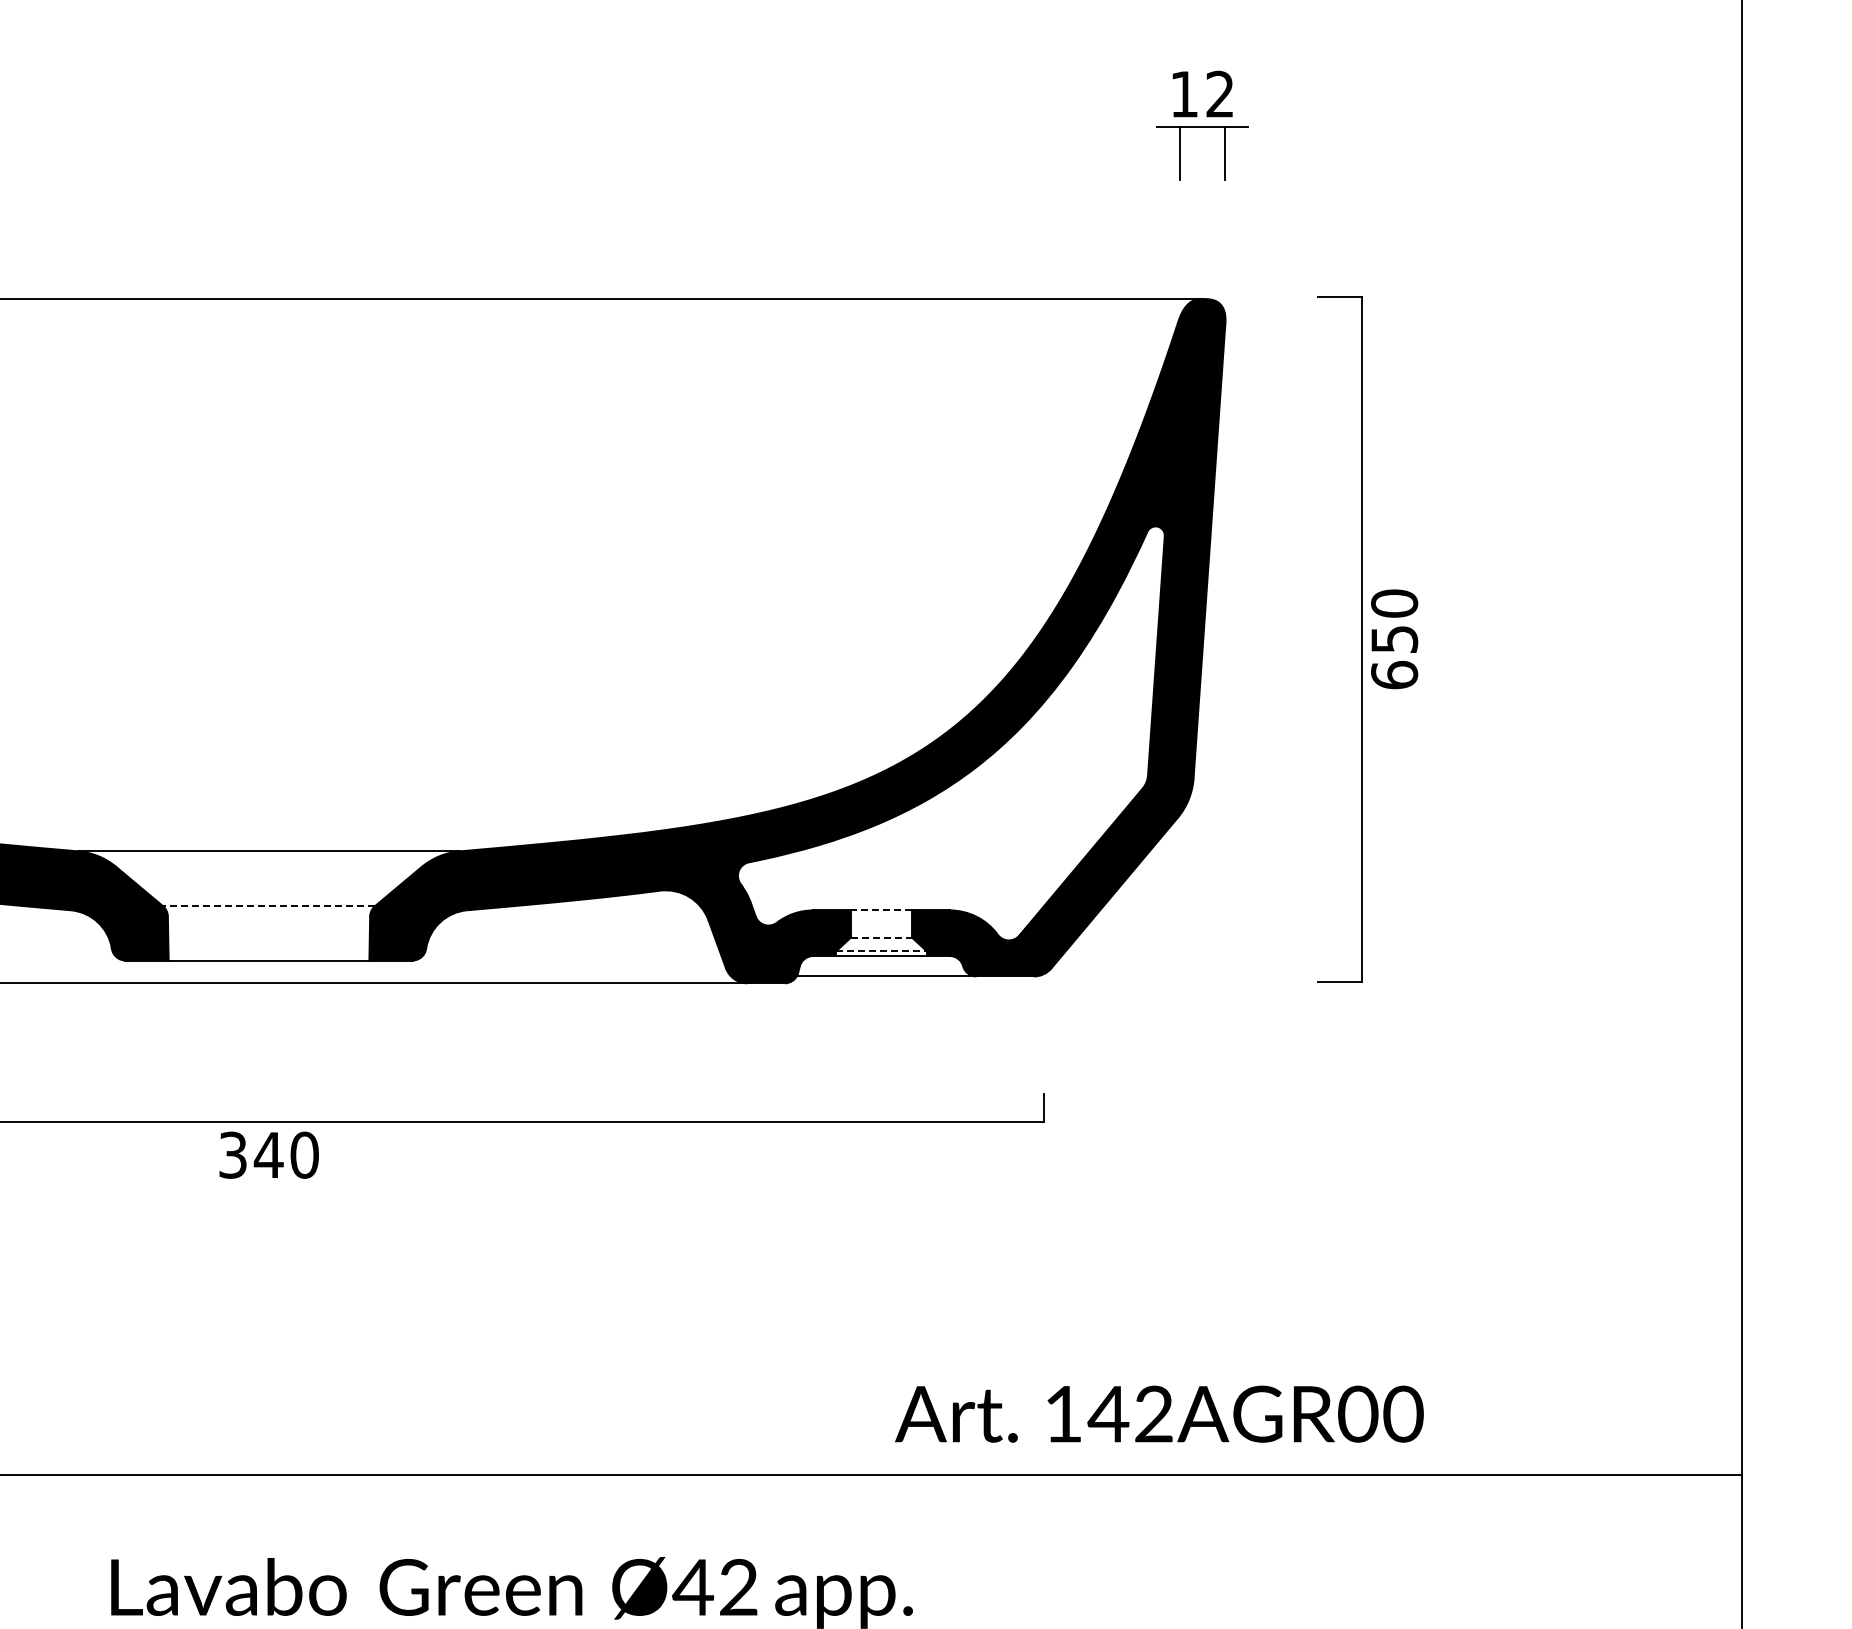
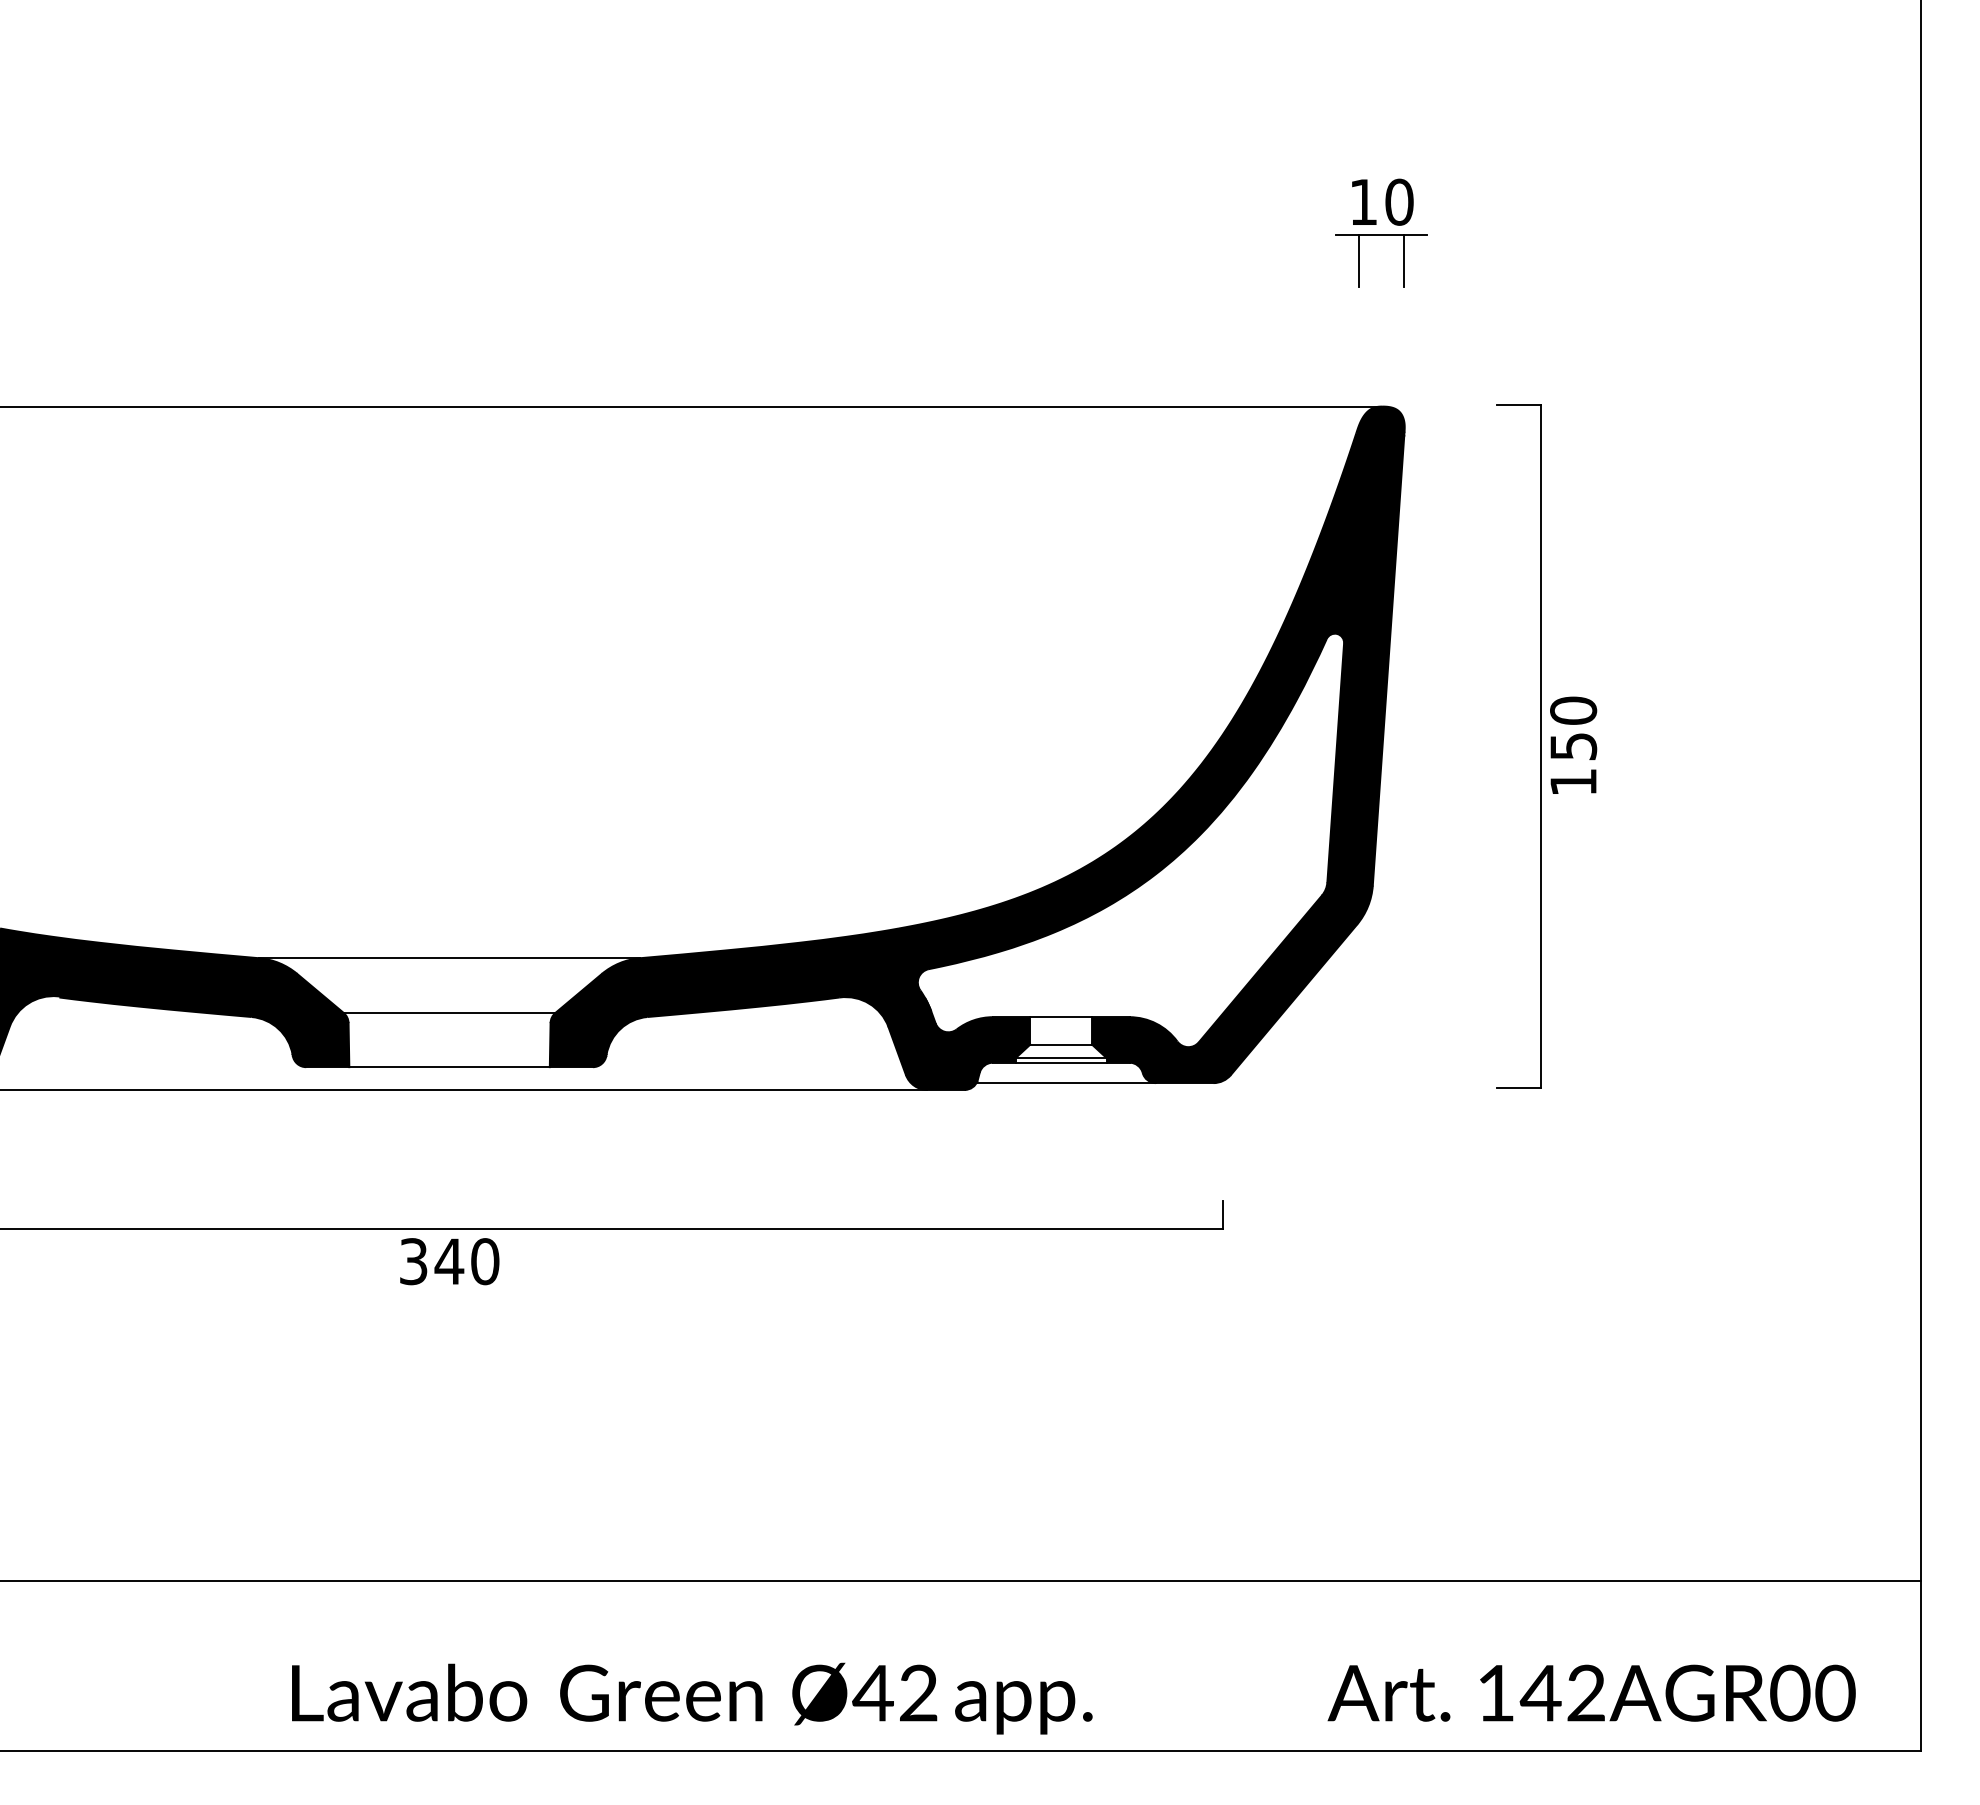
text: (1220, 93) -> (1399, 201), 12 -> 10
text: (1394, 675) -> (1573, 782), 650 -> 150
line: (268, 905) -> (449, 1012), dashed -> solid
line: (881, 910) -> (1061, 1017), dashed -> solid
line: (881, 937) -> (1061, 1044), dashed -> solid
line: (881, 951) -> (1061, 1058), dashed -> solid
text: (1159, 1413) -> (1591, 1692), moved

